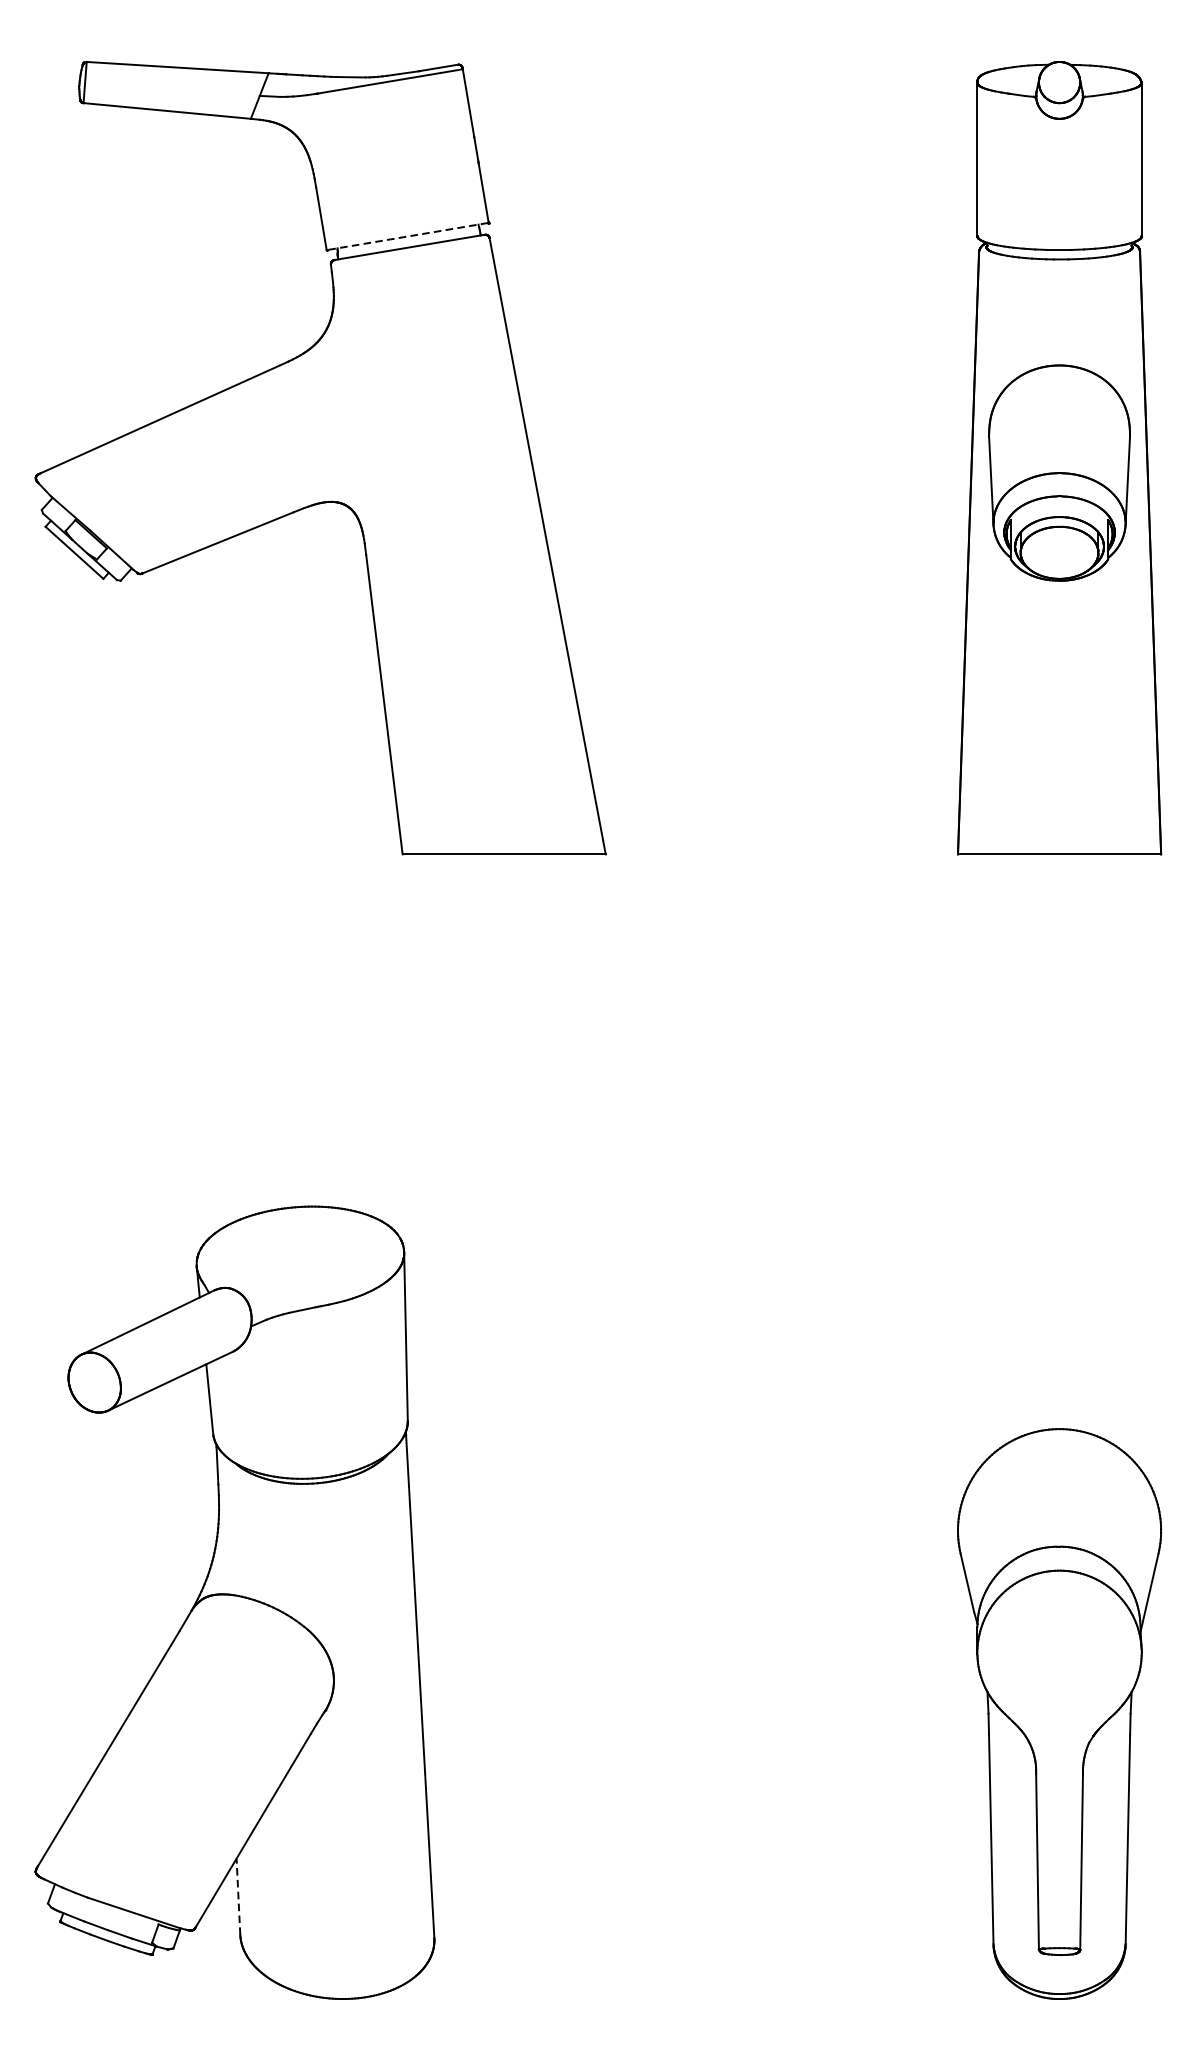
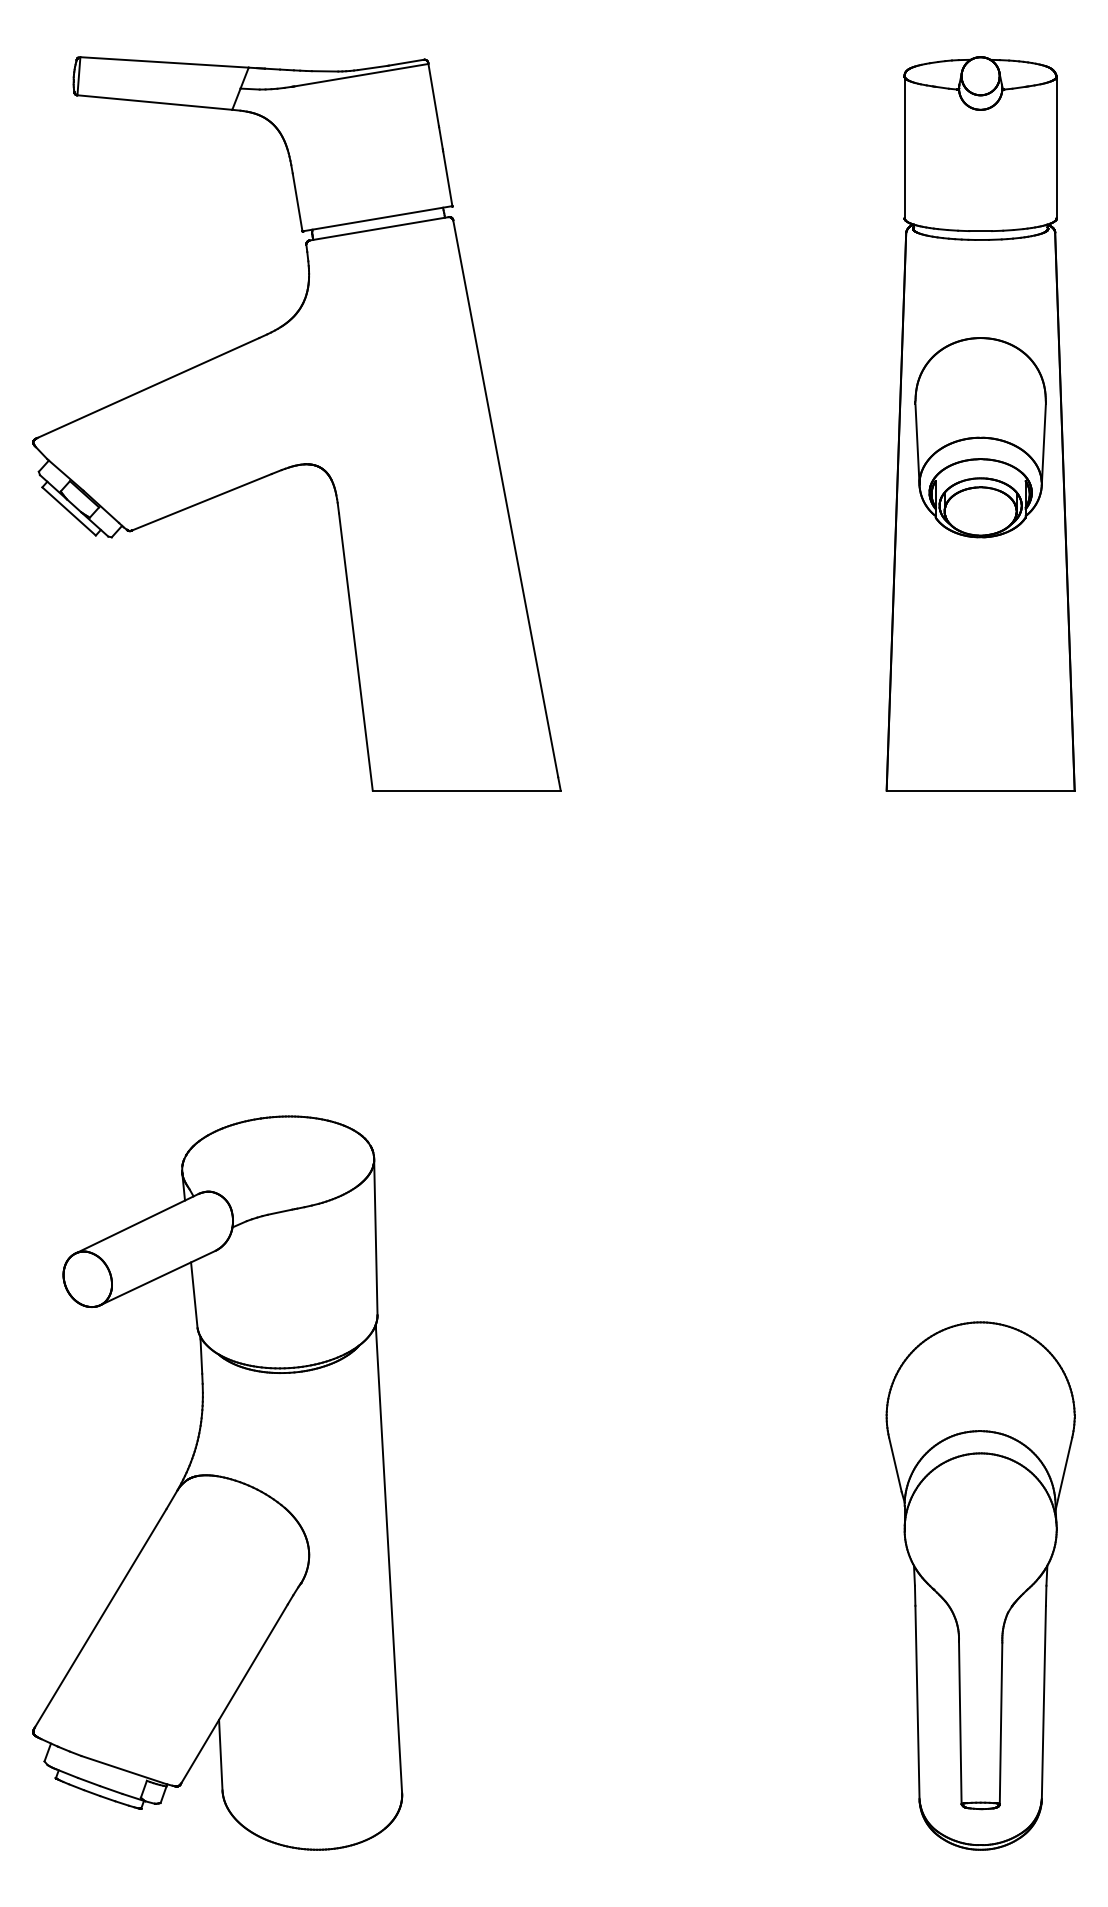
line: (407, 236) -> (377, 218), dashed -> solid
line: (238, 1896) -> (220, 1754), dashed -> solid

